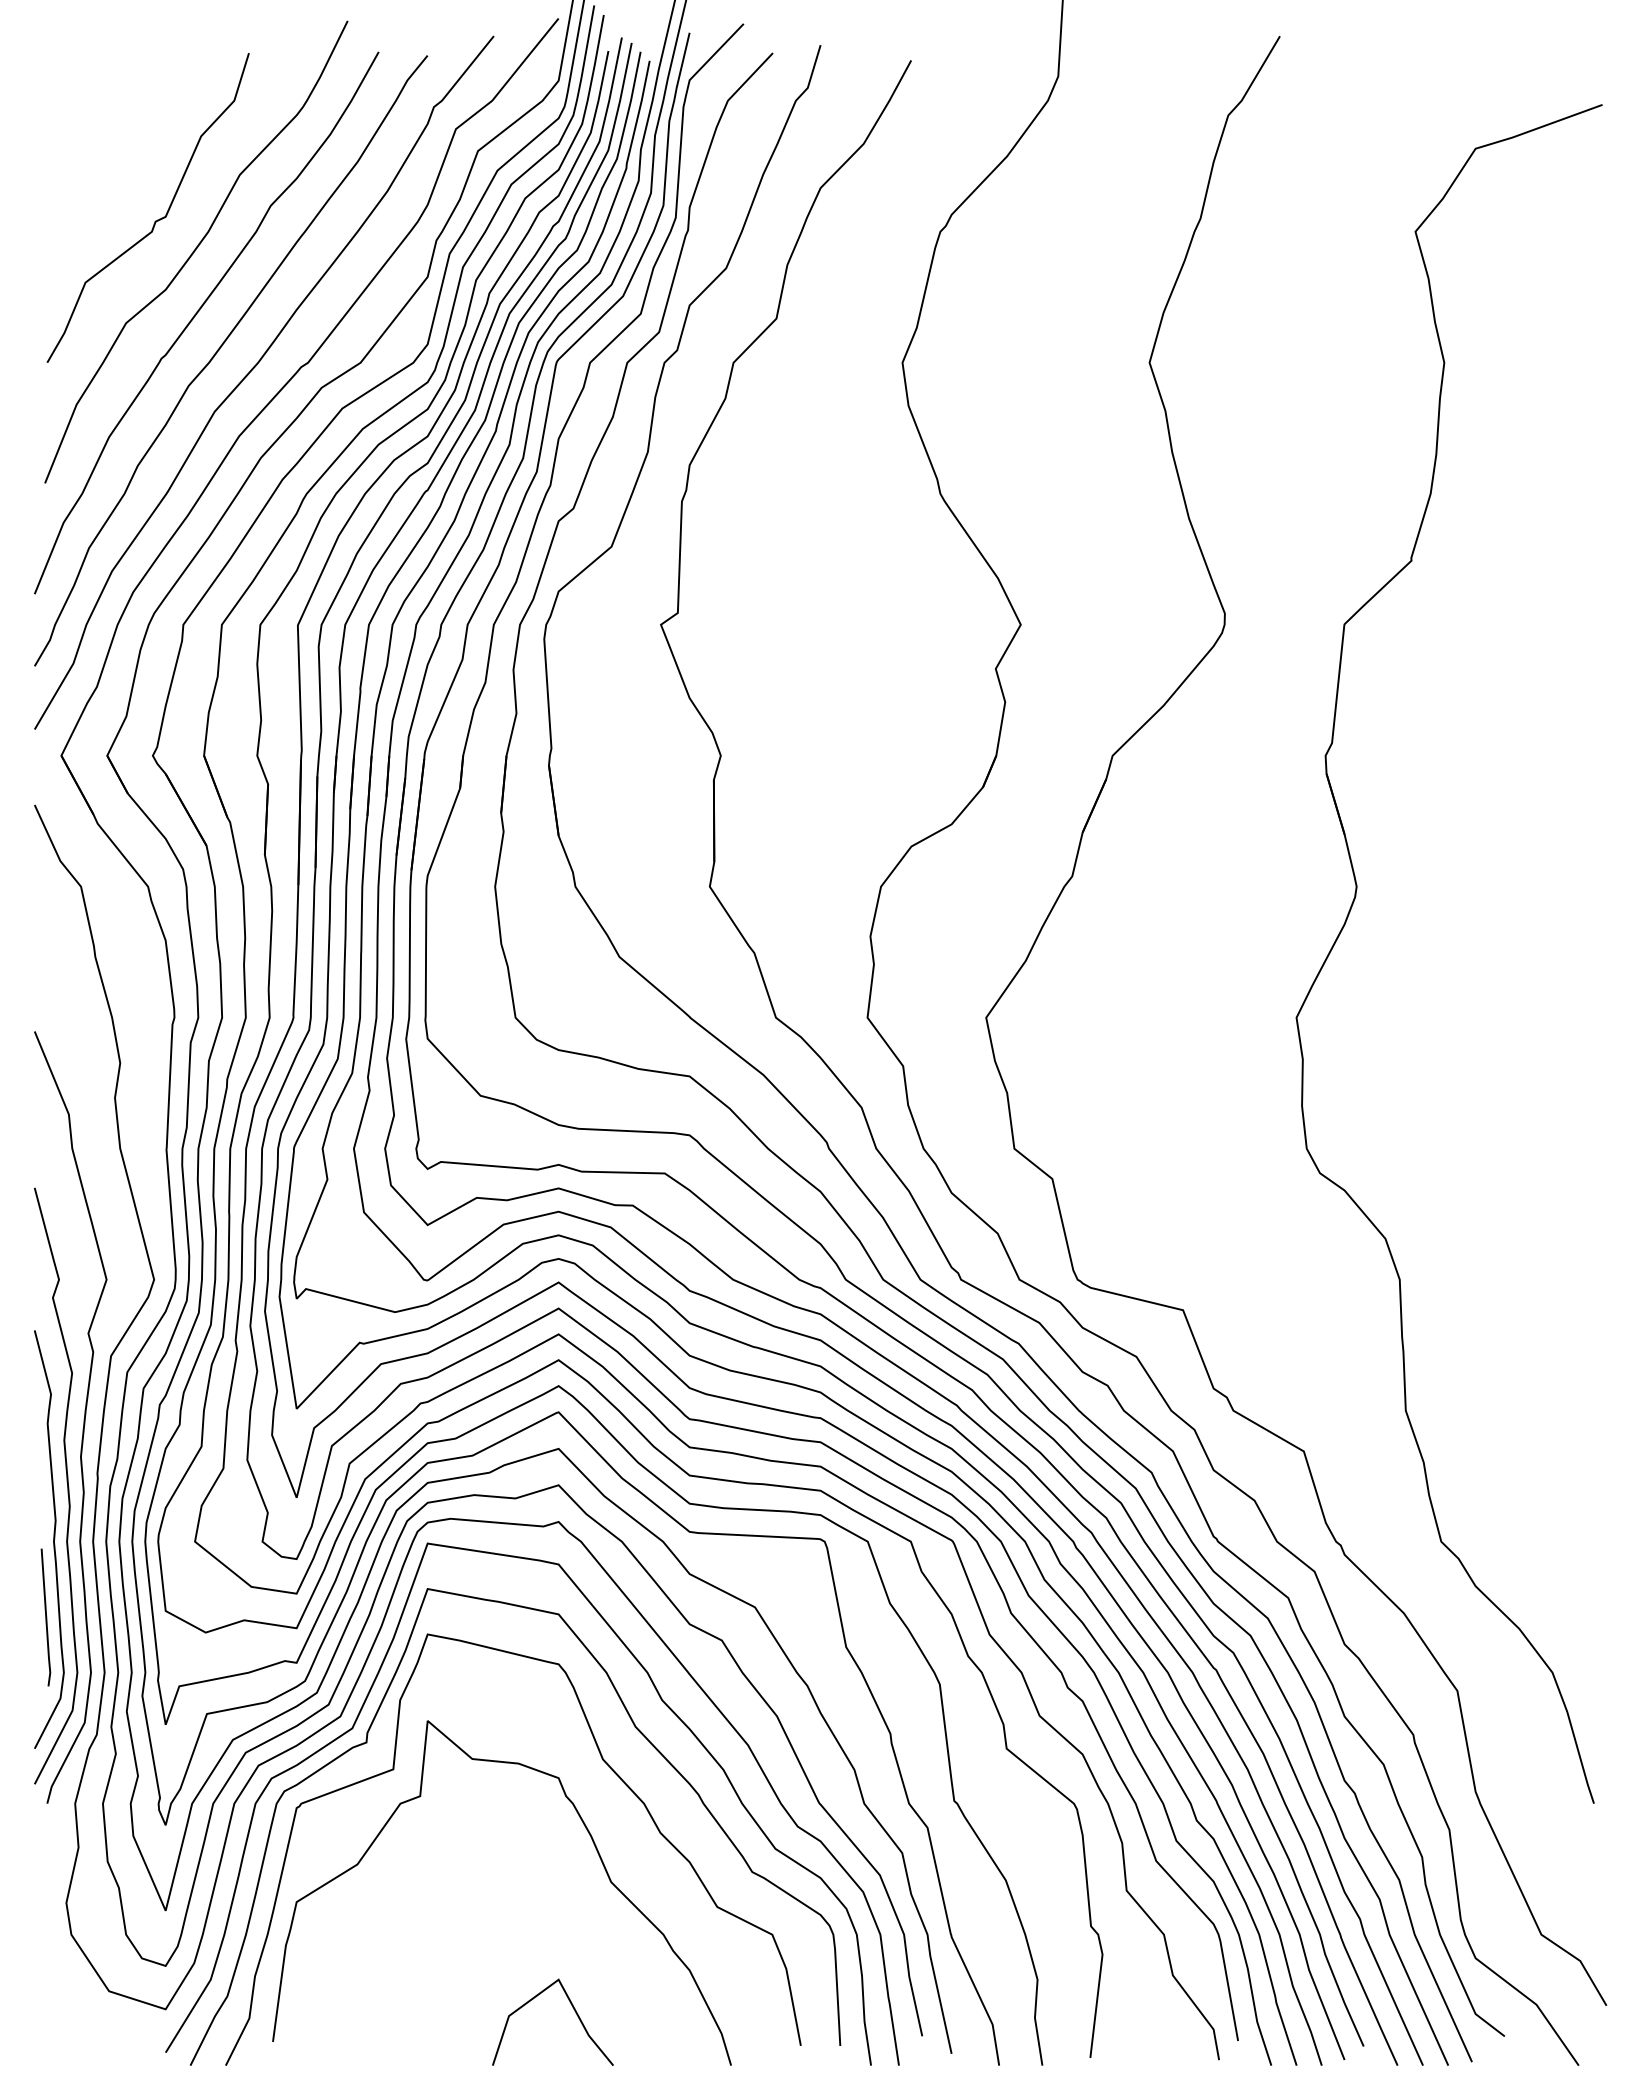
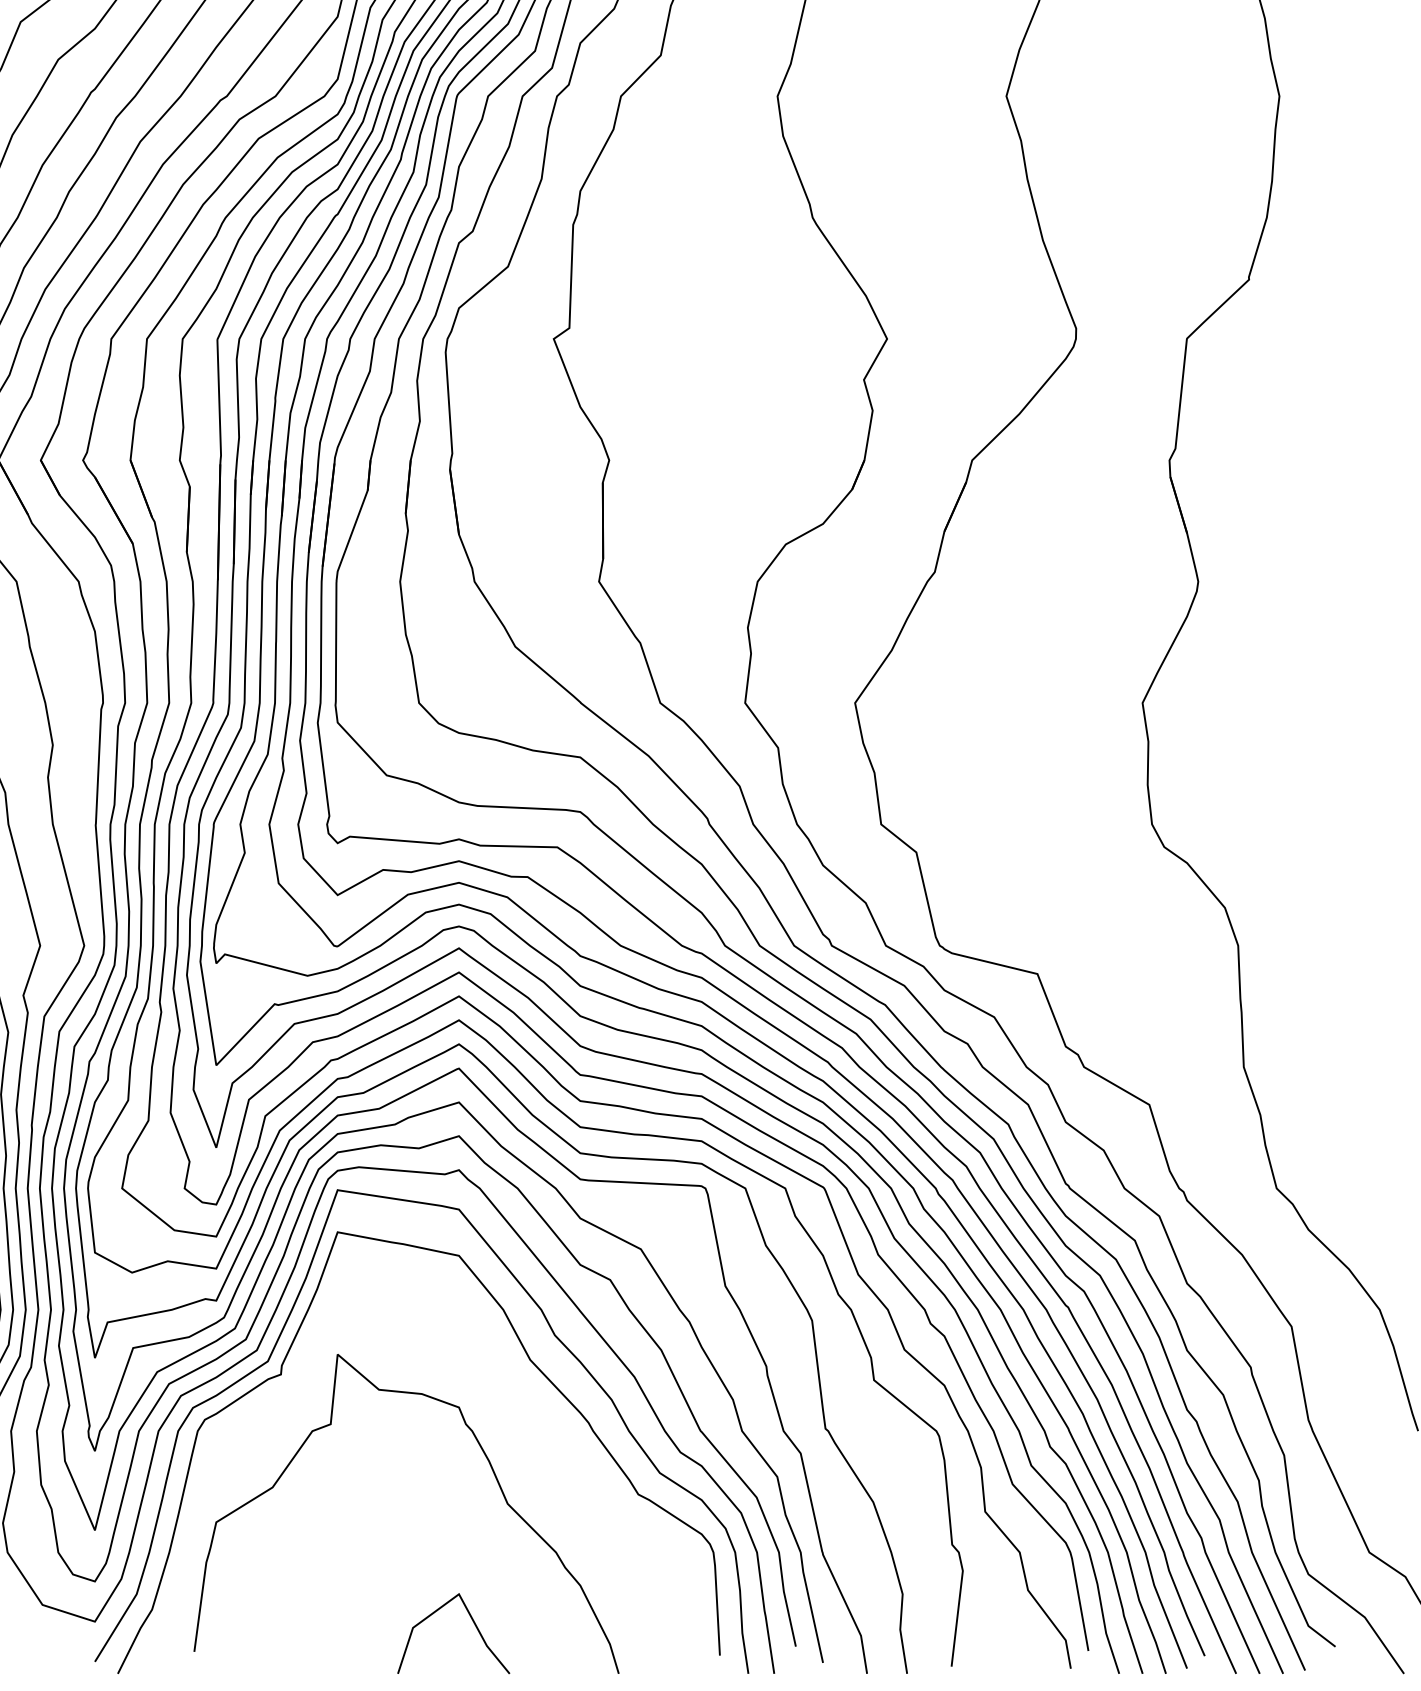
curve: (602, 1760) -> (499, 1391), removed

